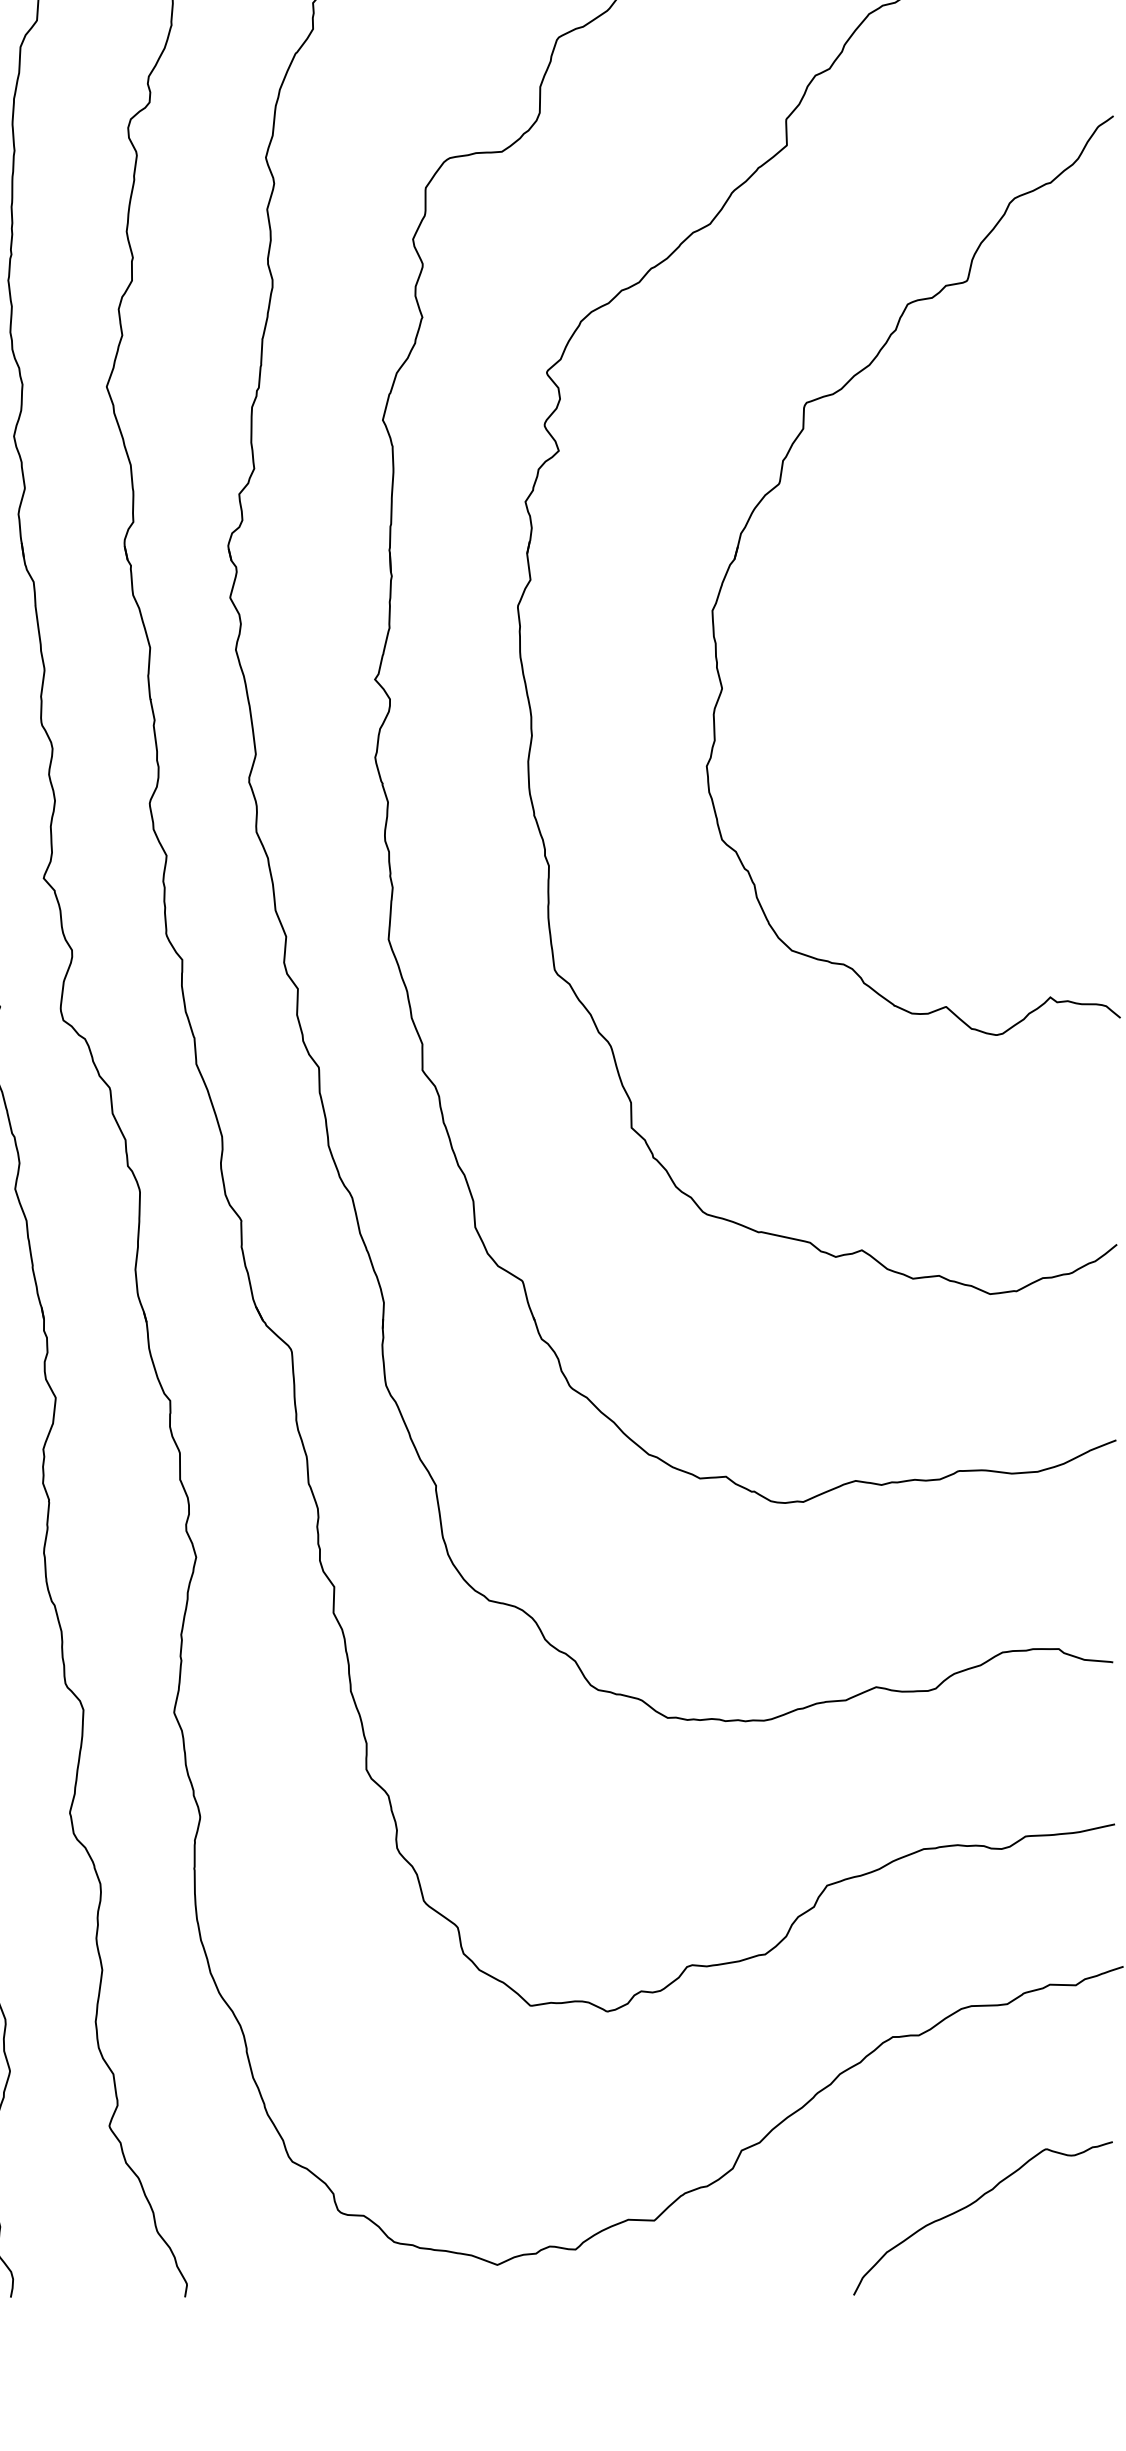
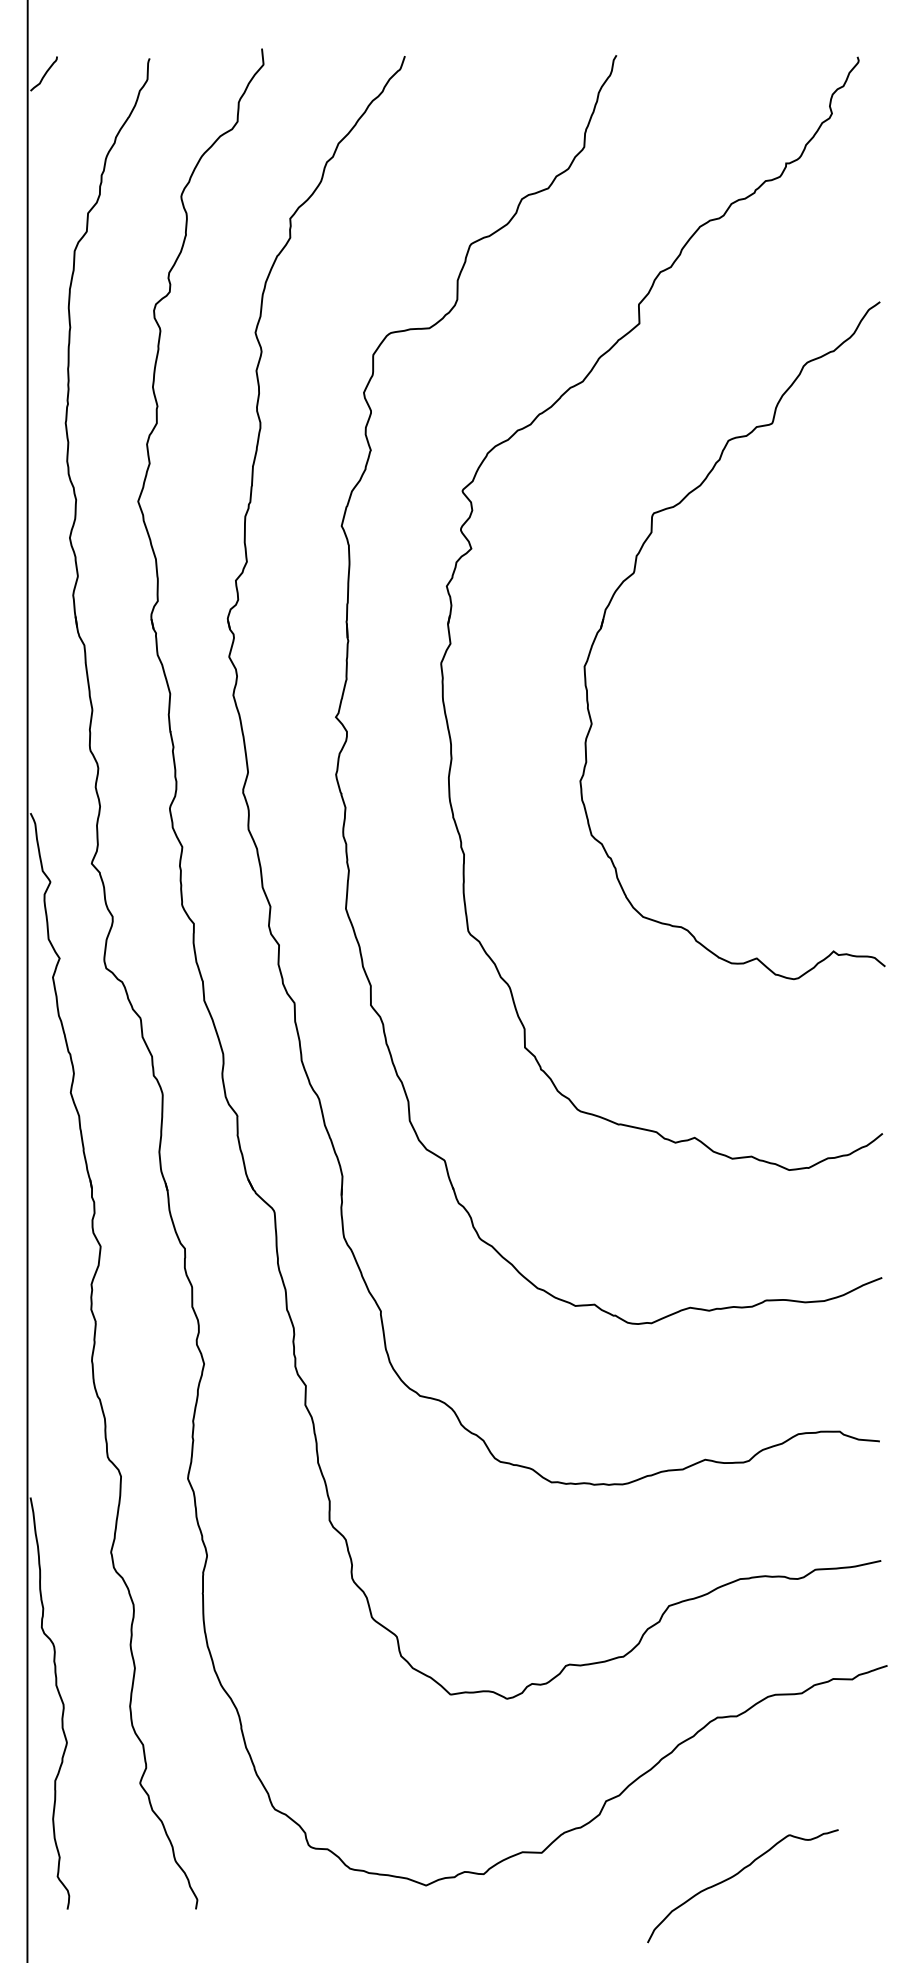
curve: (972, 2205) -> (735, 1876), moved

